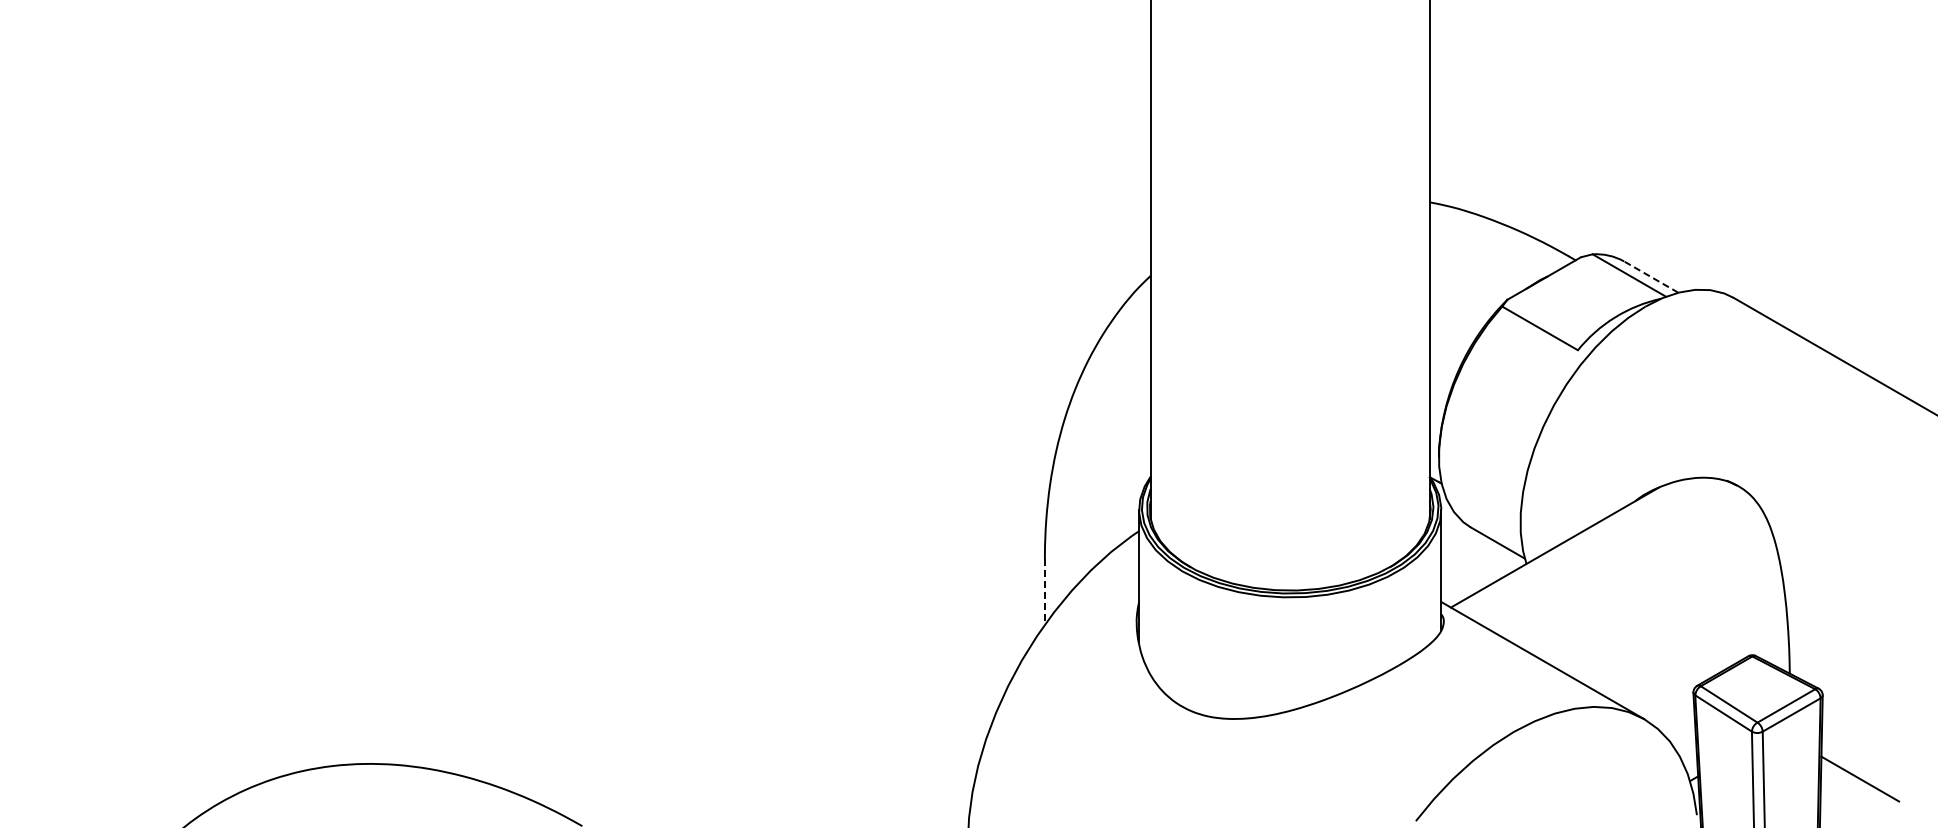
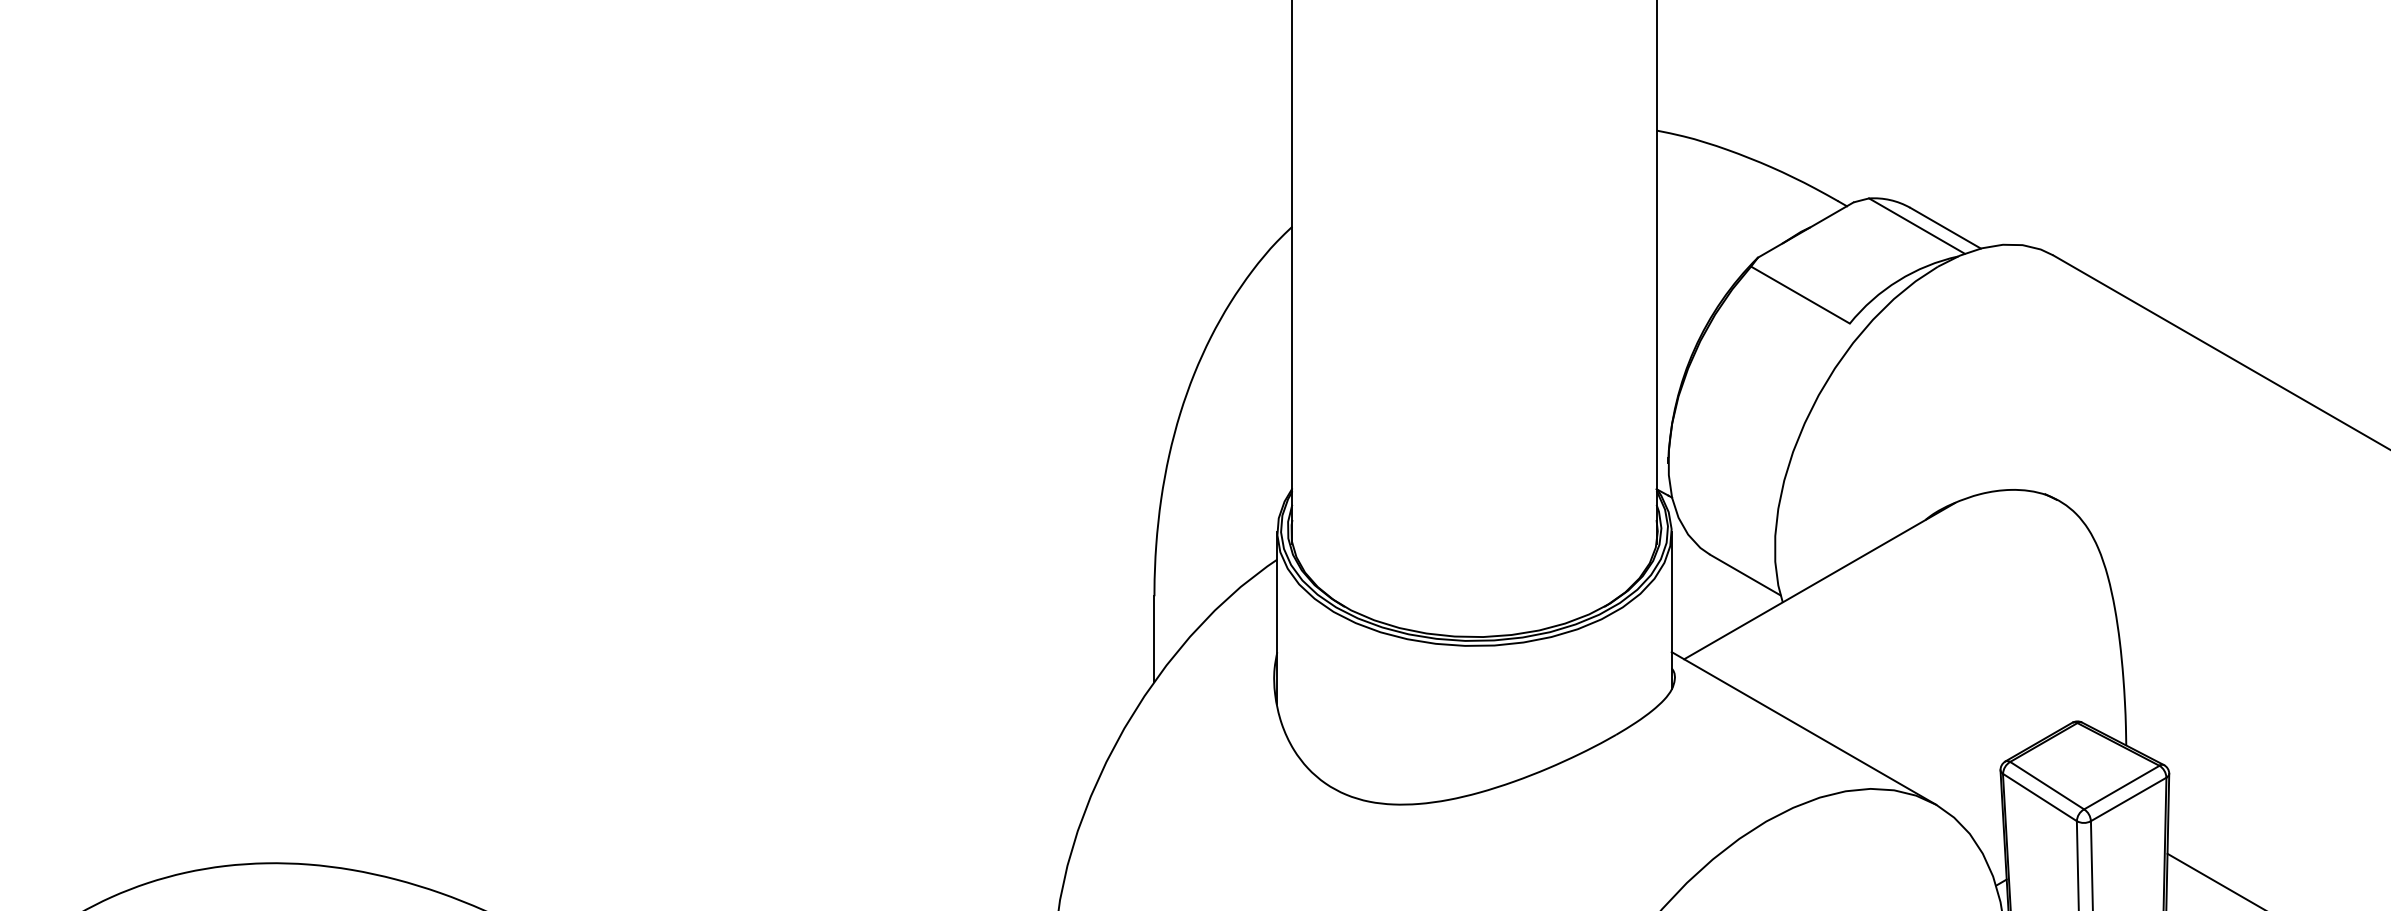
line: (1650, 276) -> (1944, 227), dashed -> solid
line: (1044, 592) -> (1153, 639), dashed -> solid

